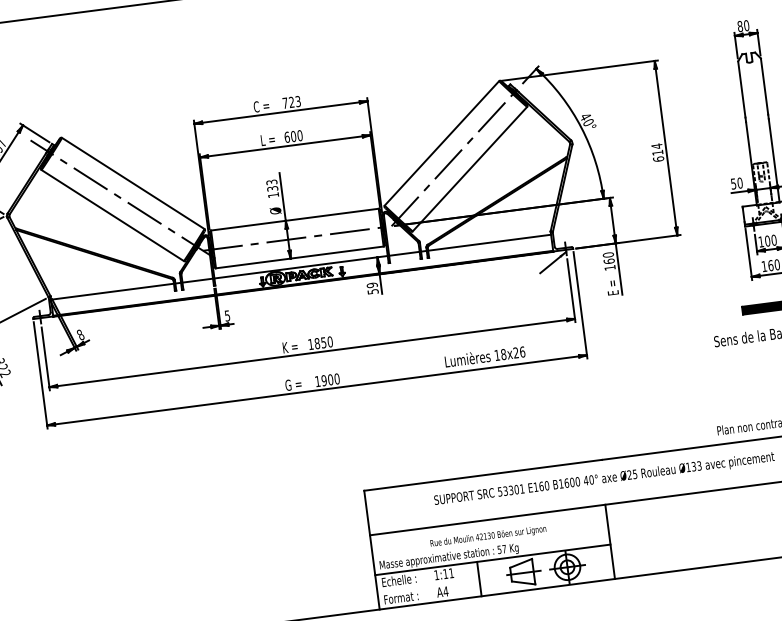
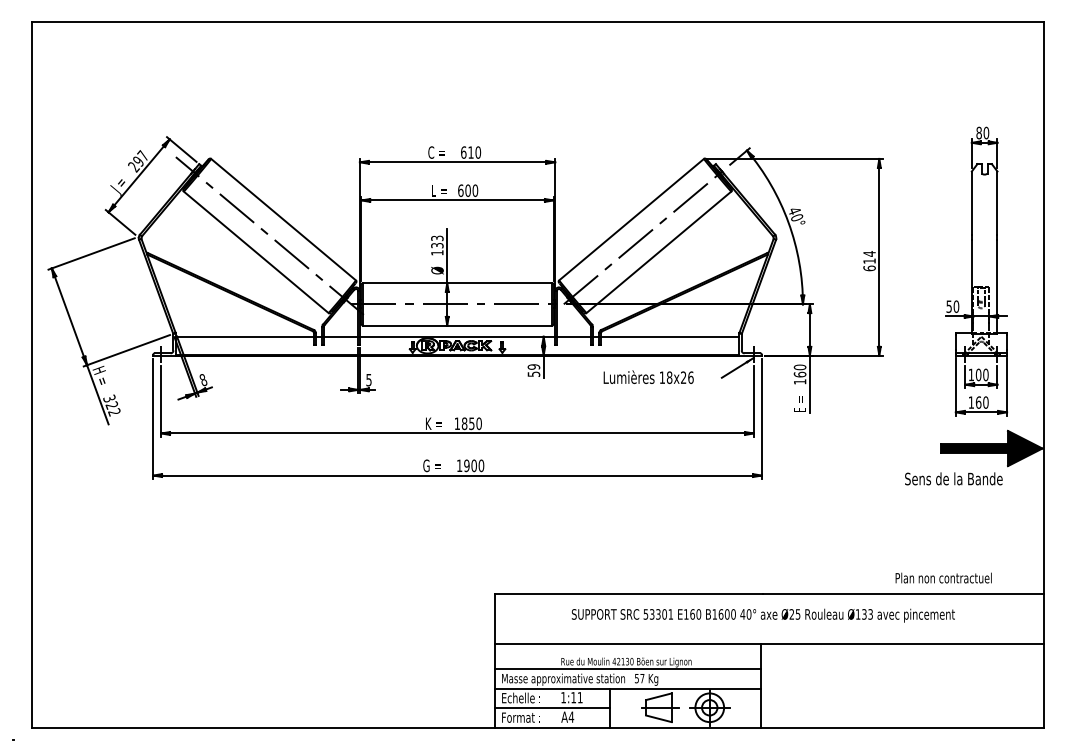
text: (292, 102) -> (471, 152), 723 -> 610
text: (484, 355) -> (648, 376), moved
line: (490, 542) -> (627, 669), added
line: (428, 586) -> (552, 708), added

